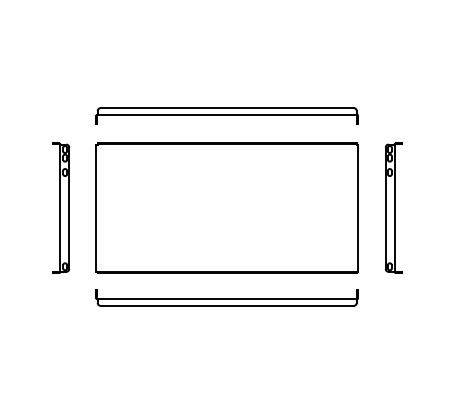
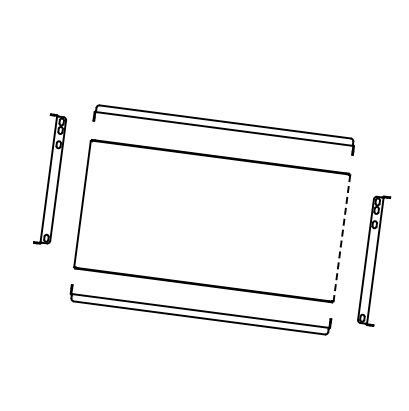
part: (61, 207) -> (50, 178), moved
part: (393, 207) -> (373, 259), moved
line: (358, 208) -> (342, 238), solid -> dashed

